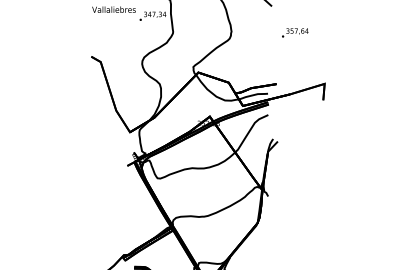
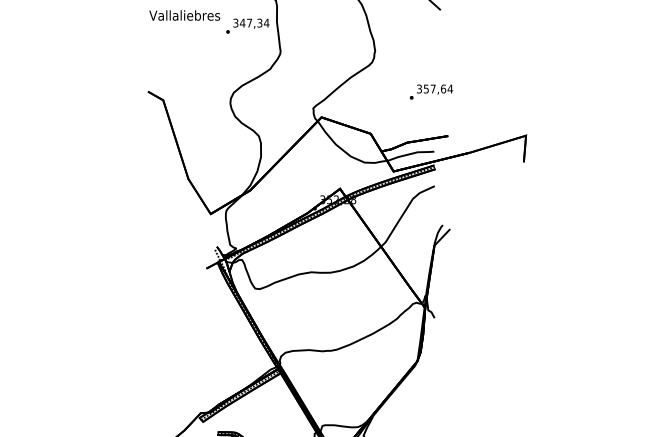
text: (295, 32) -> (431, 91), moved

